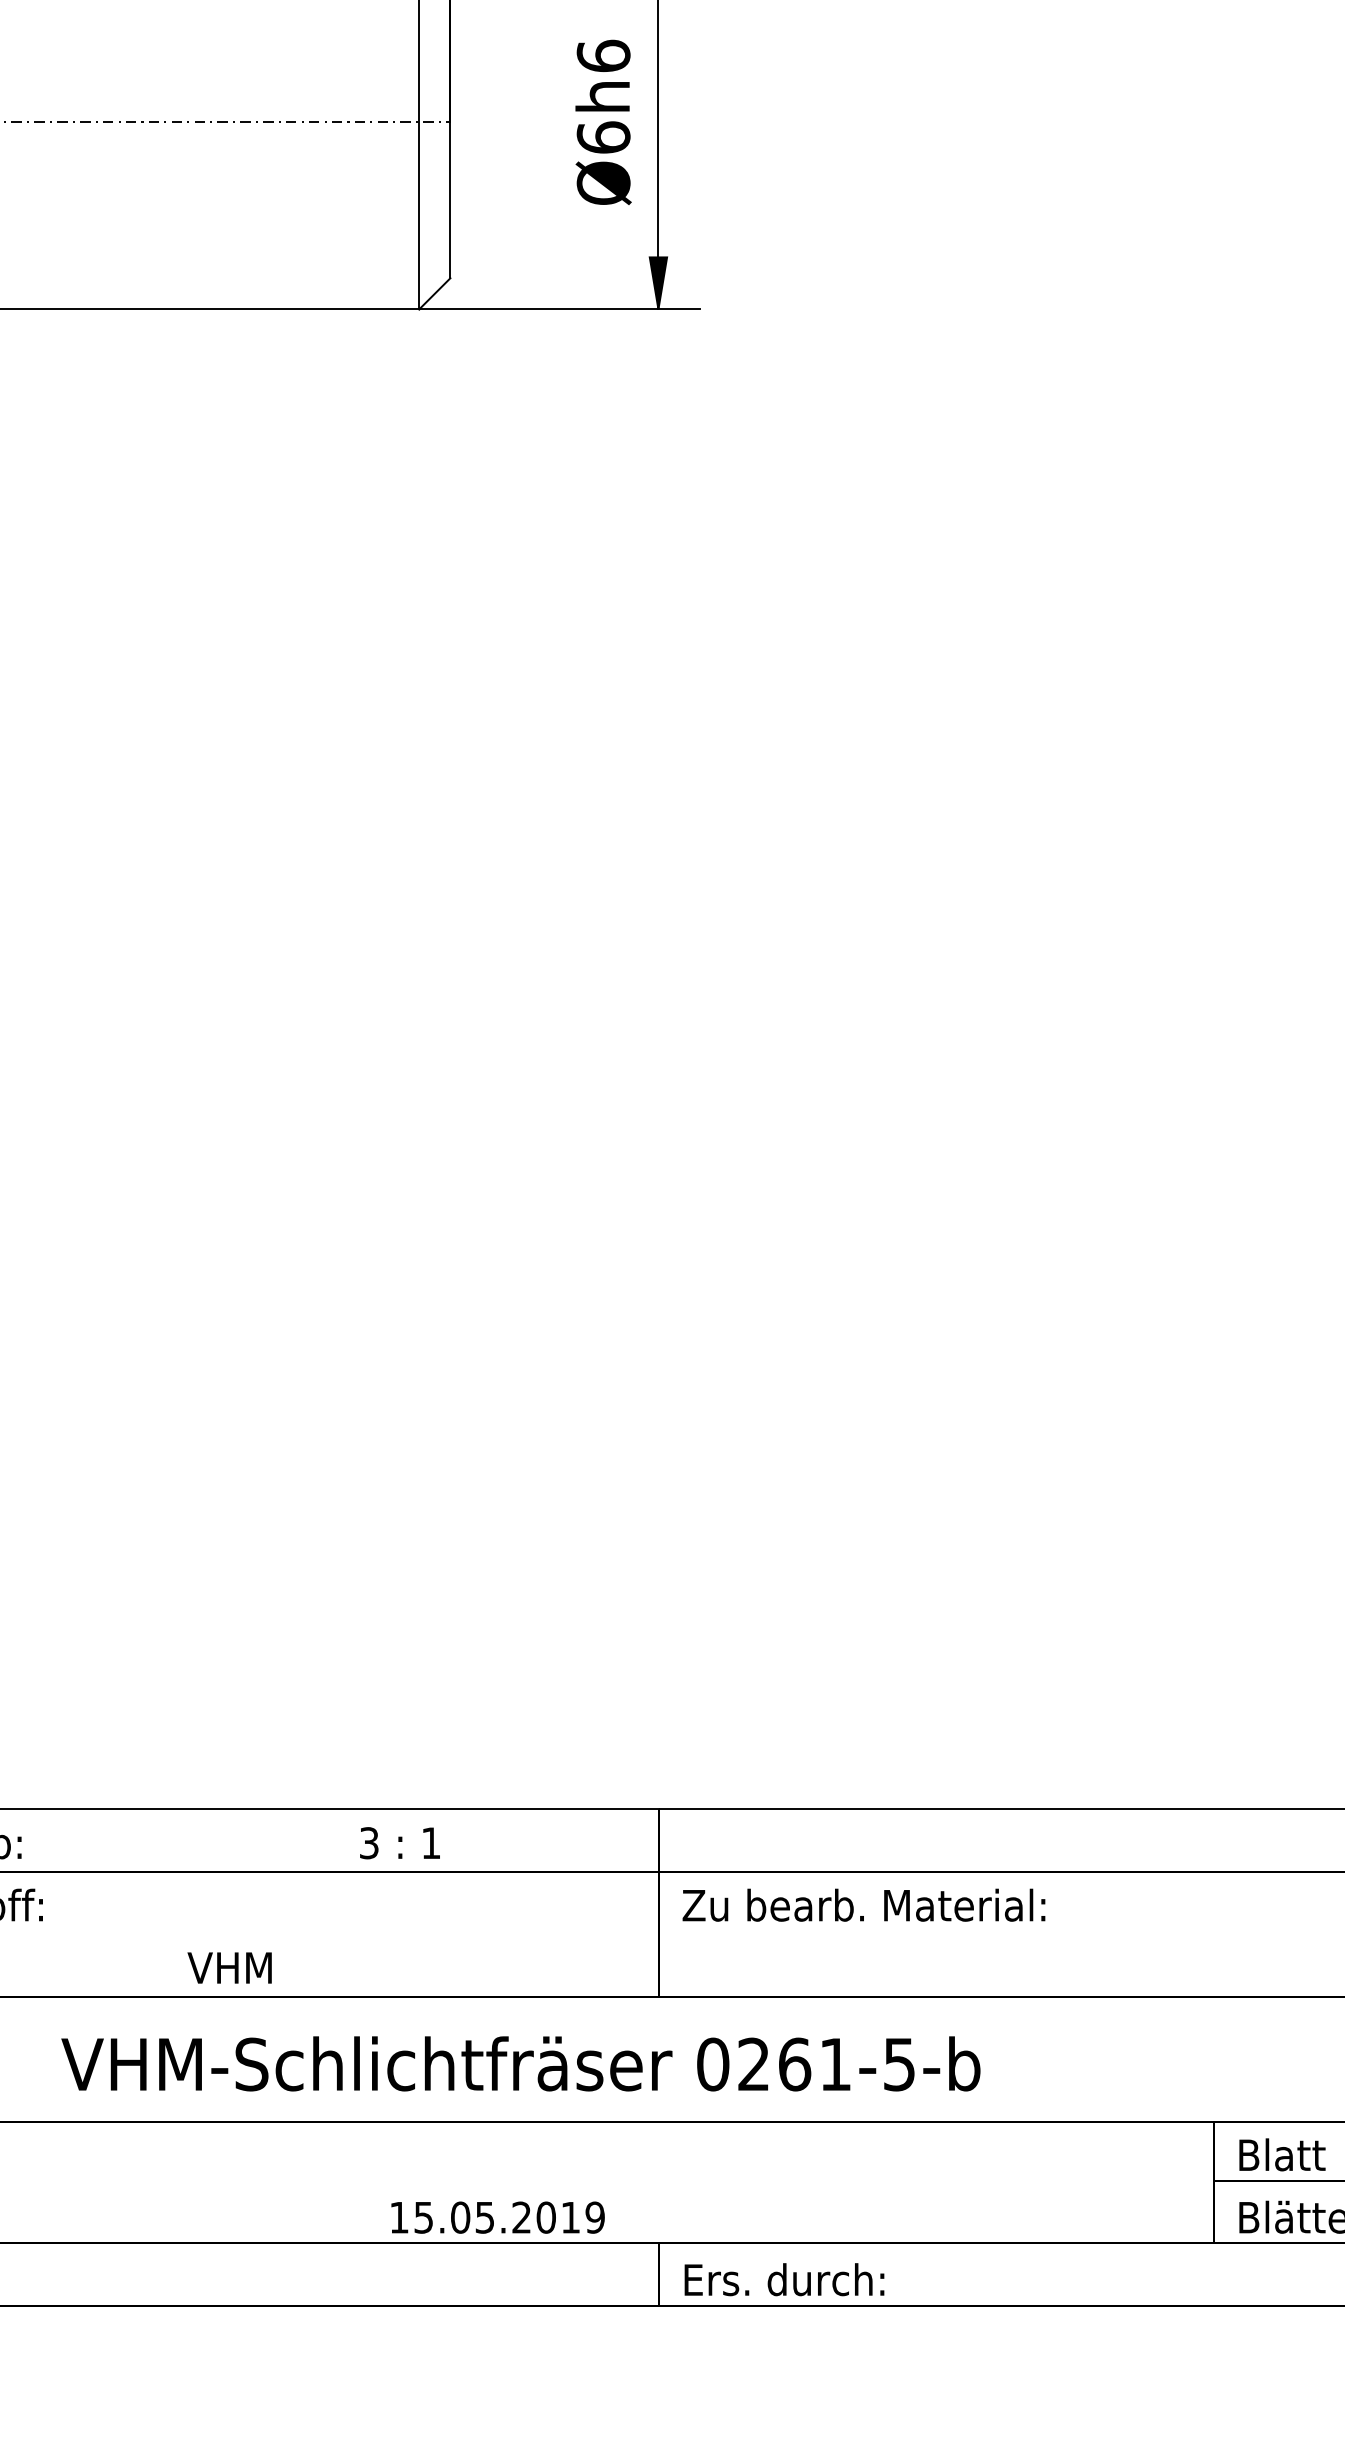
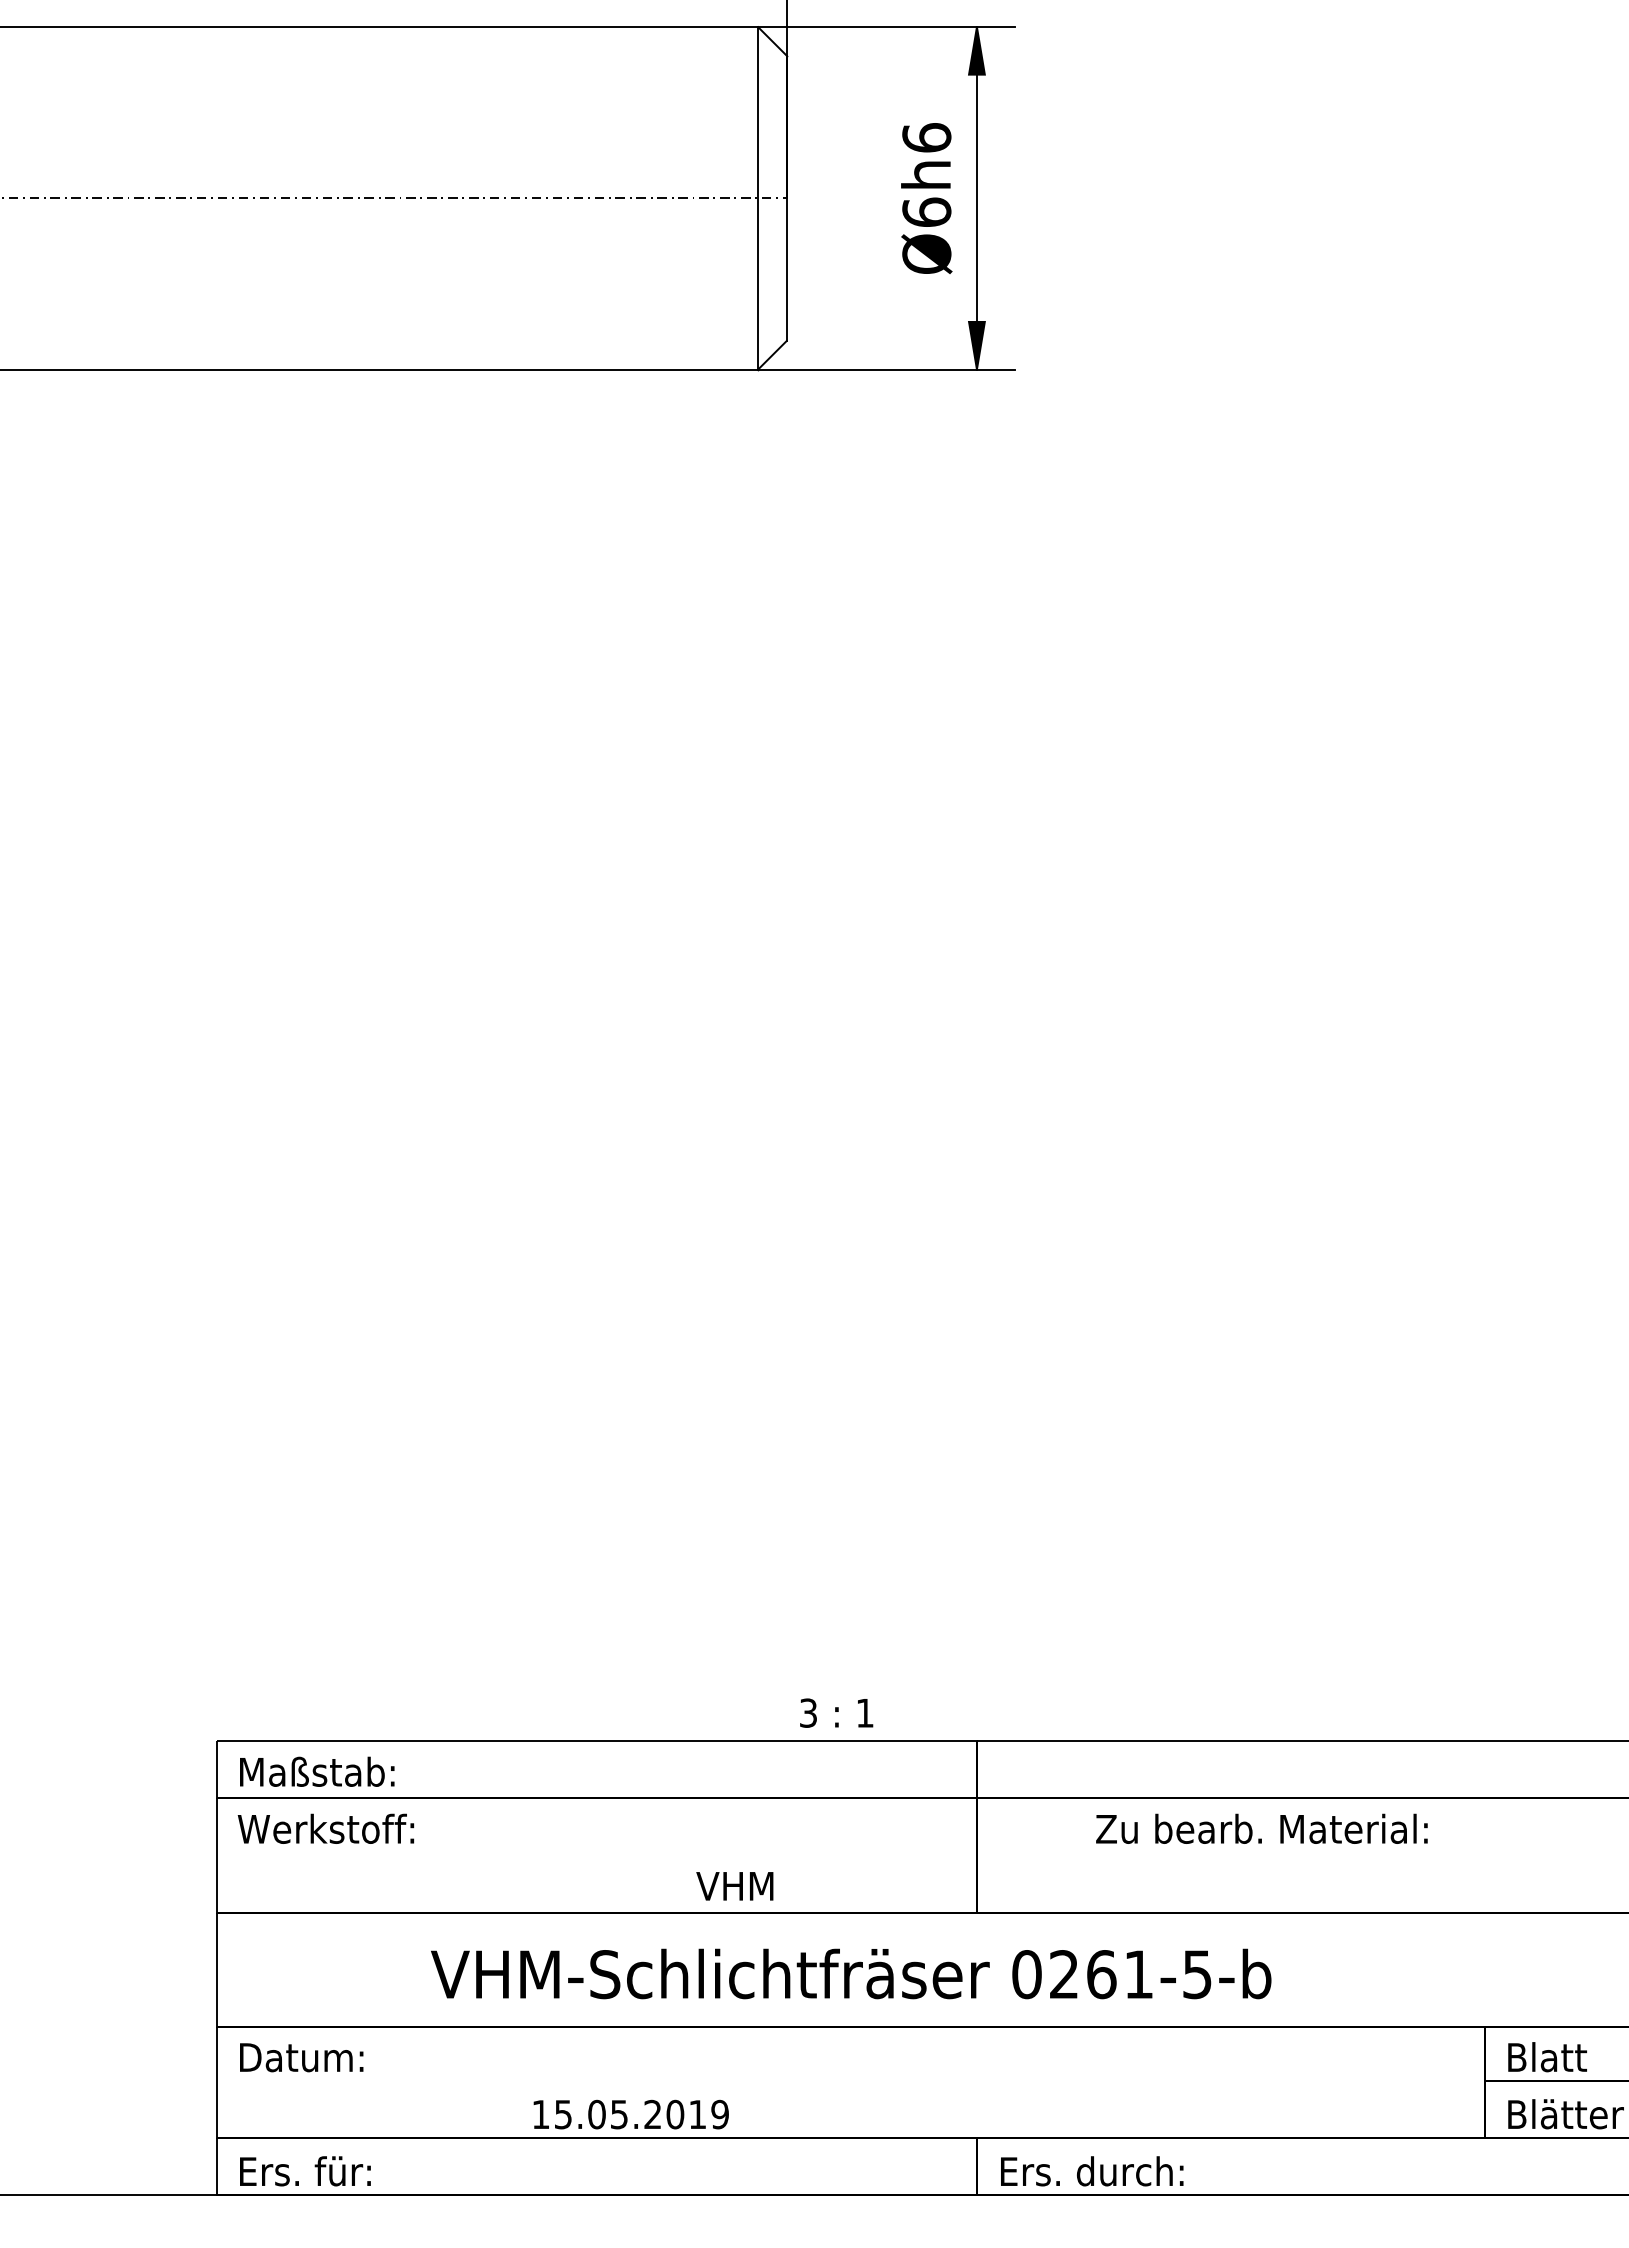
text: (399, 1842) -> (836, 1712), moved
text: (863, 1904) -> (1261, 1828), moved
text: (229, 1968) -> (734, 1886), moved
text: (497, 2217) -> (630, 2114), moved

